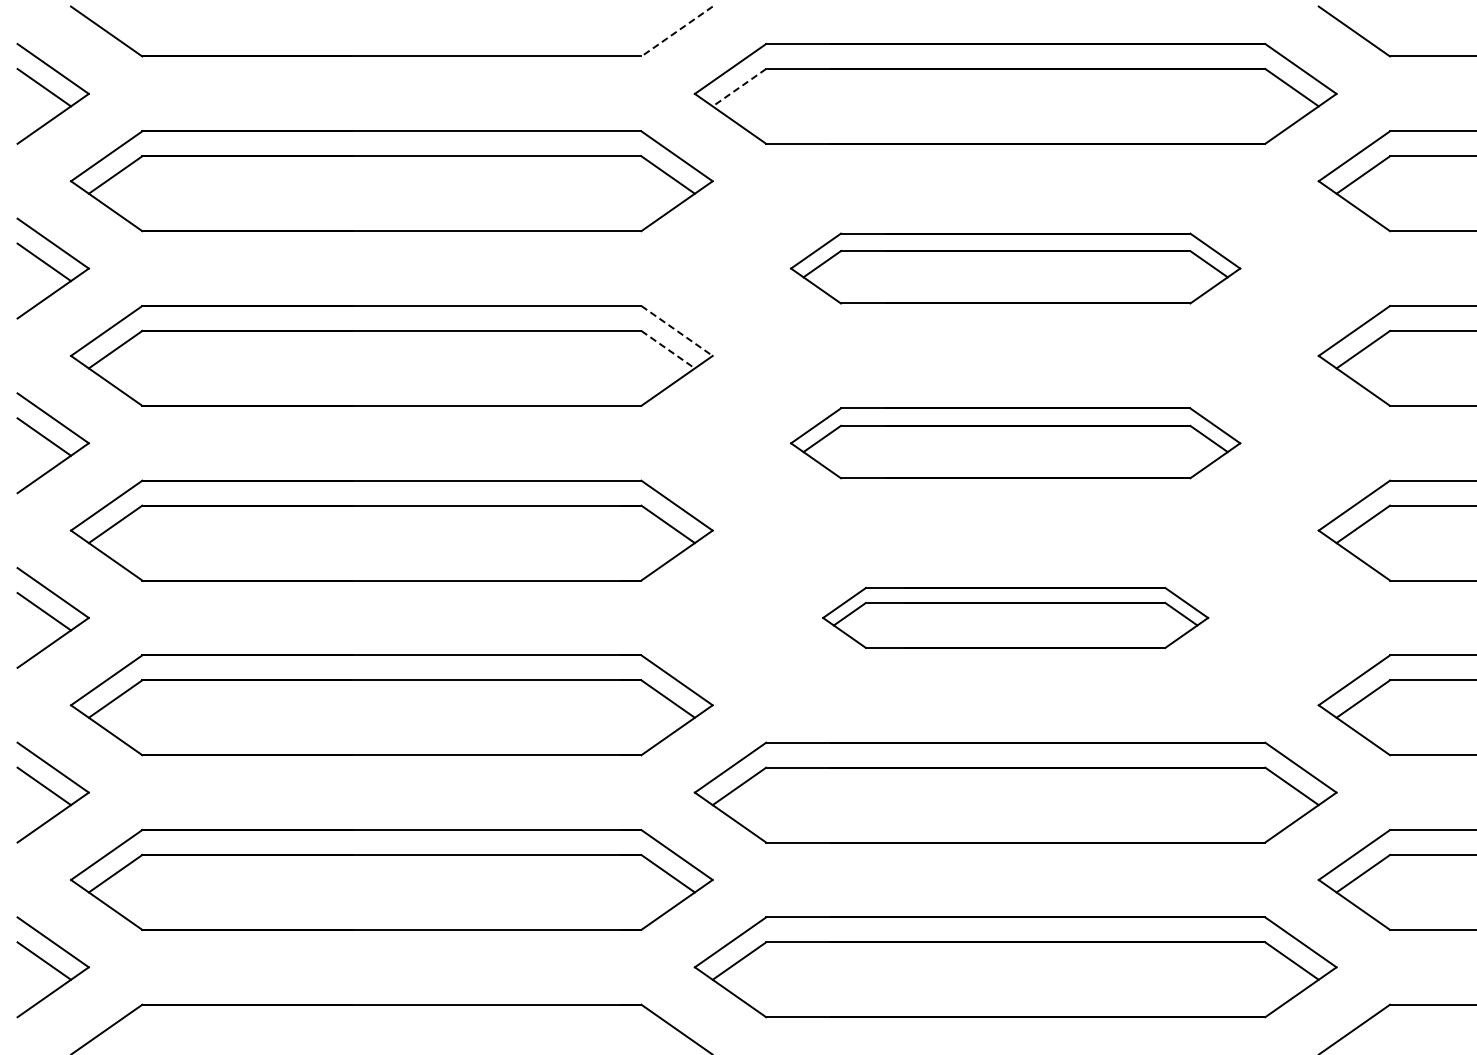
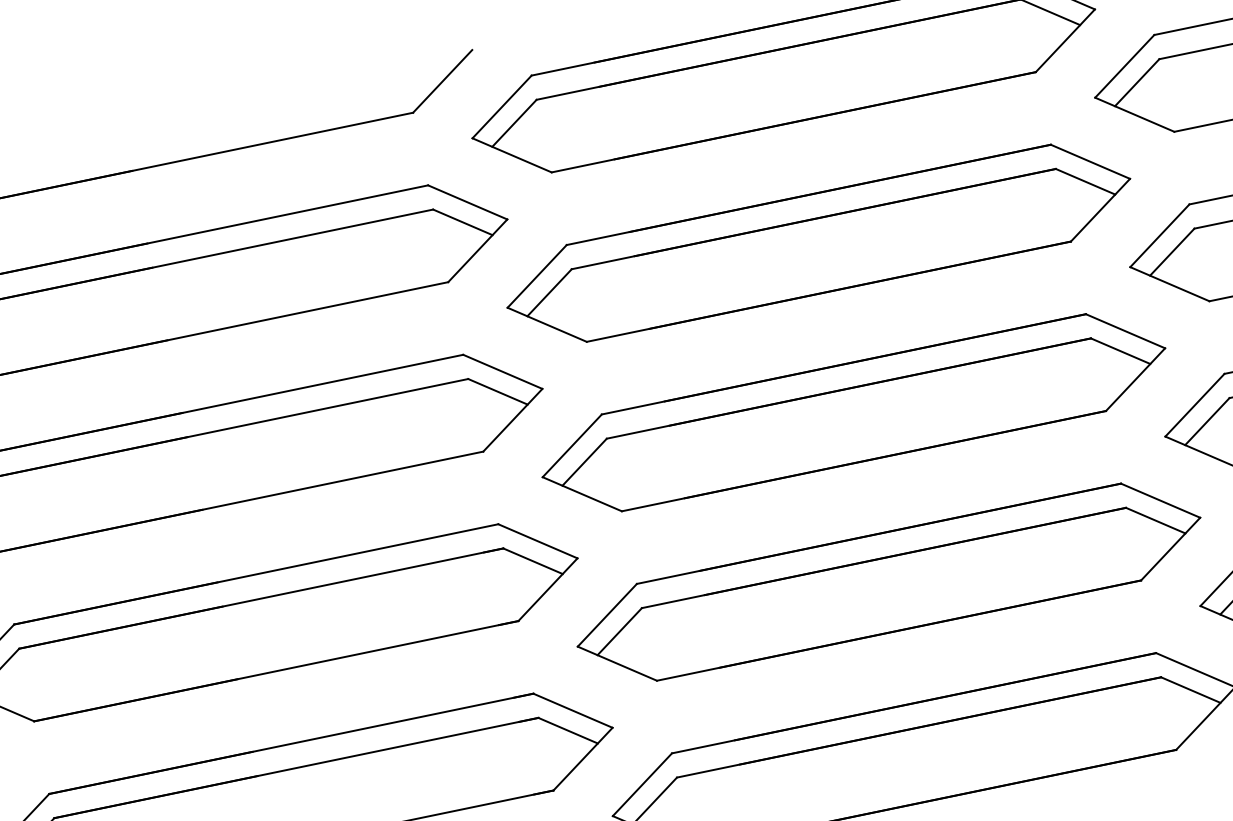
line: (677, 31) -> (443, 81), dashed -> solid
line: (739, 87) -> (514, 123), dashed -> solid
part: (1015, 268) -> (818, 243), size x1.43
line: (677, 330) -> (503, 371), dashed -> solid
line: (668, 349) -> (498, 391), dashed -> solid
part: (1015, 443) -> (853, 413), size x1.43
part: (1015, 617) -> (888, 581), size x1.67

